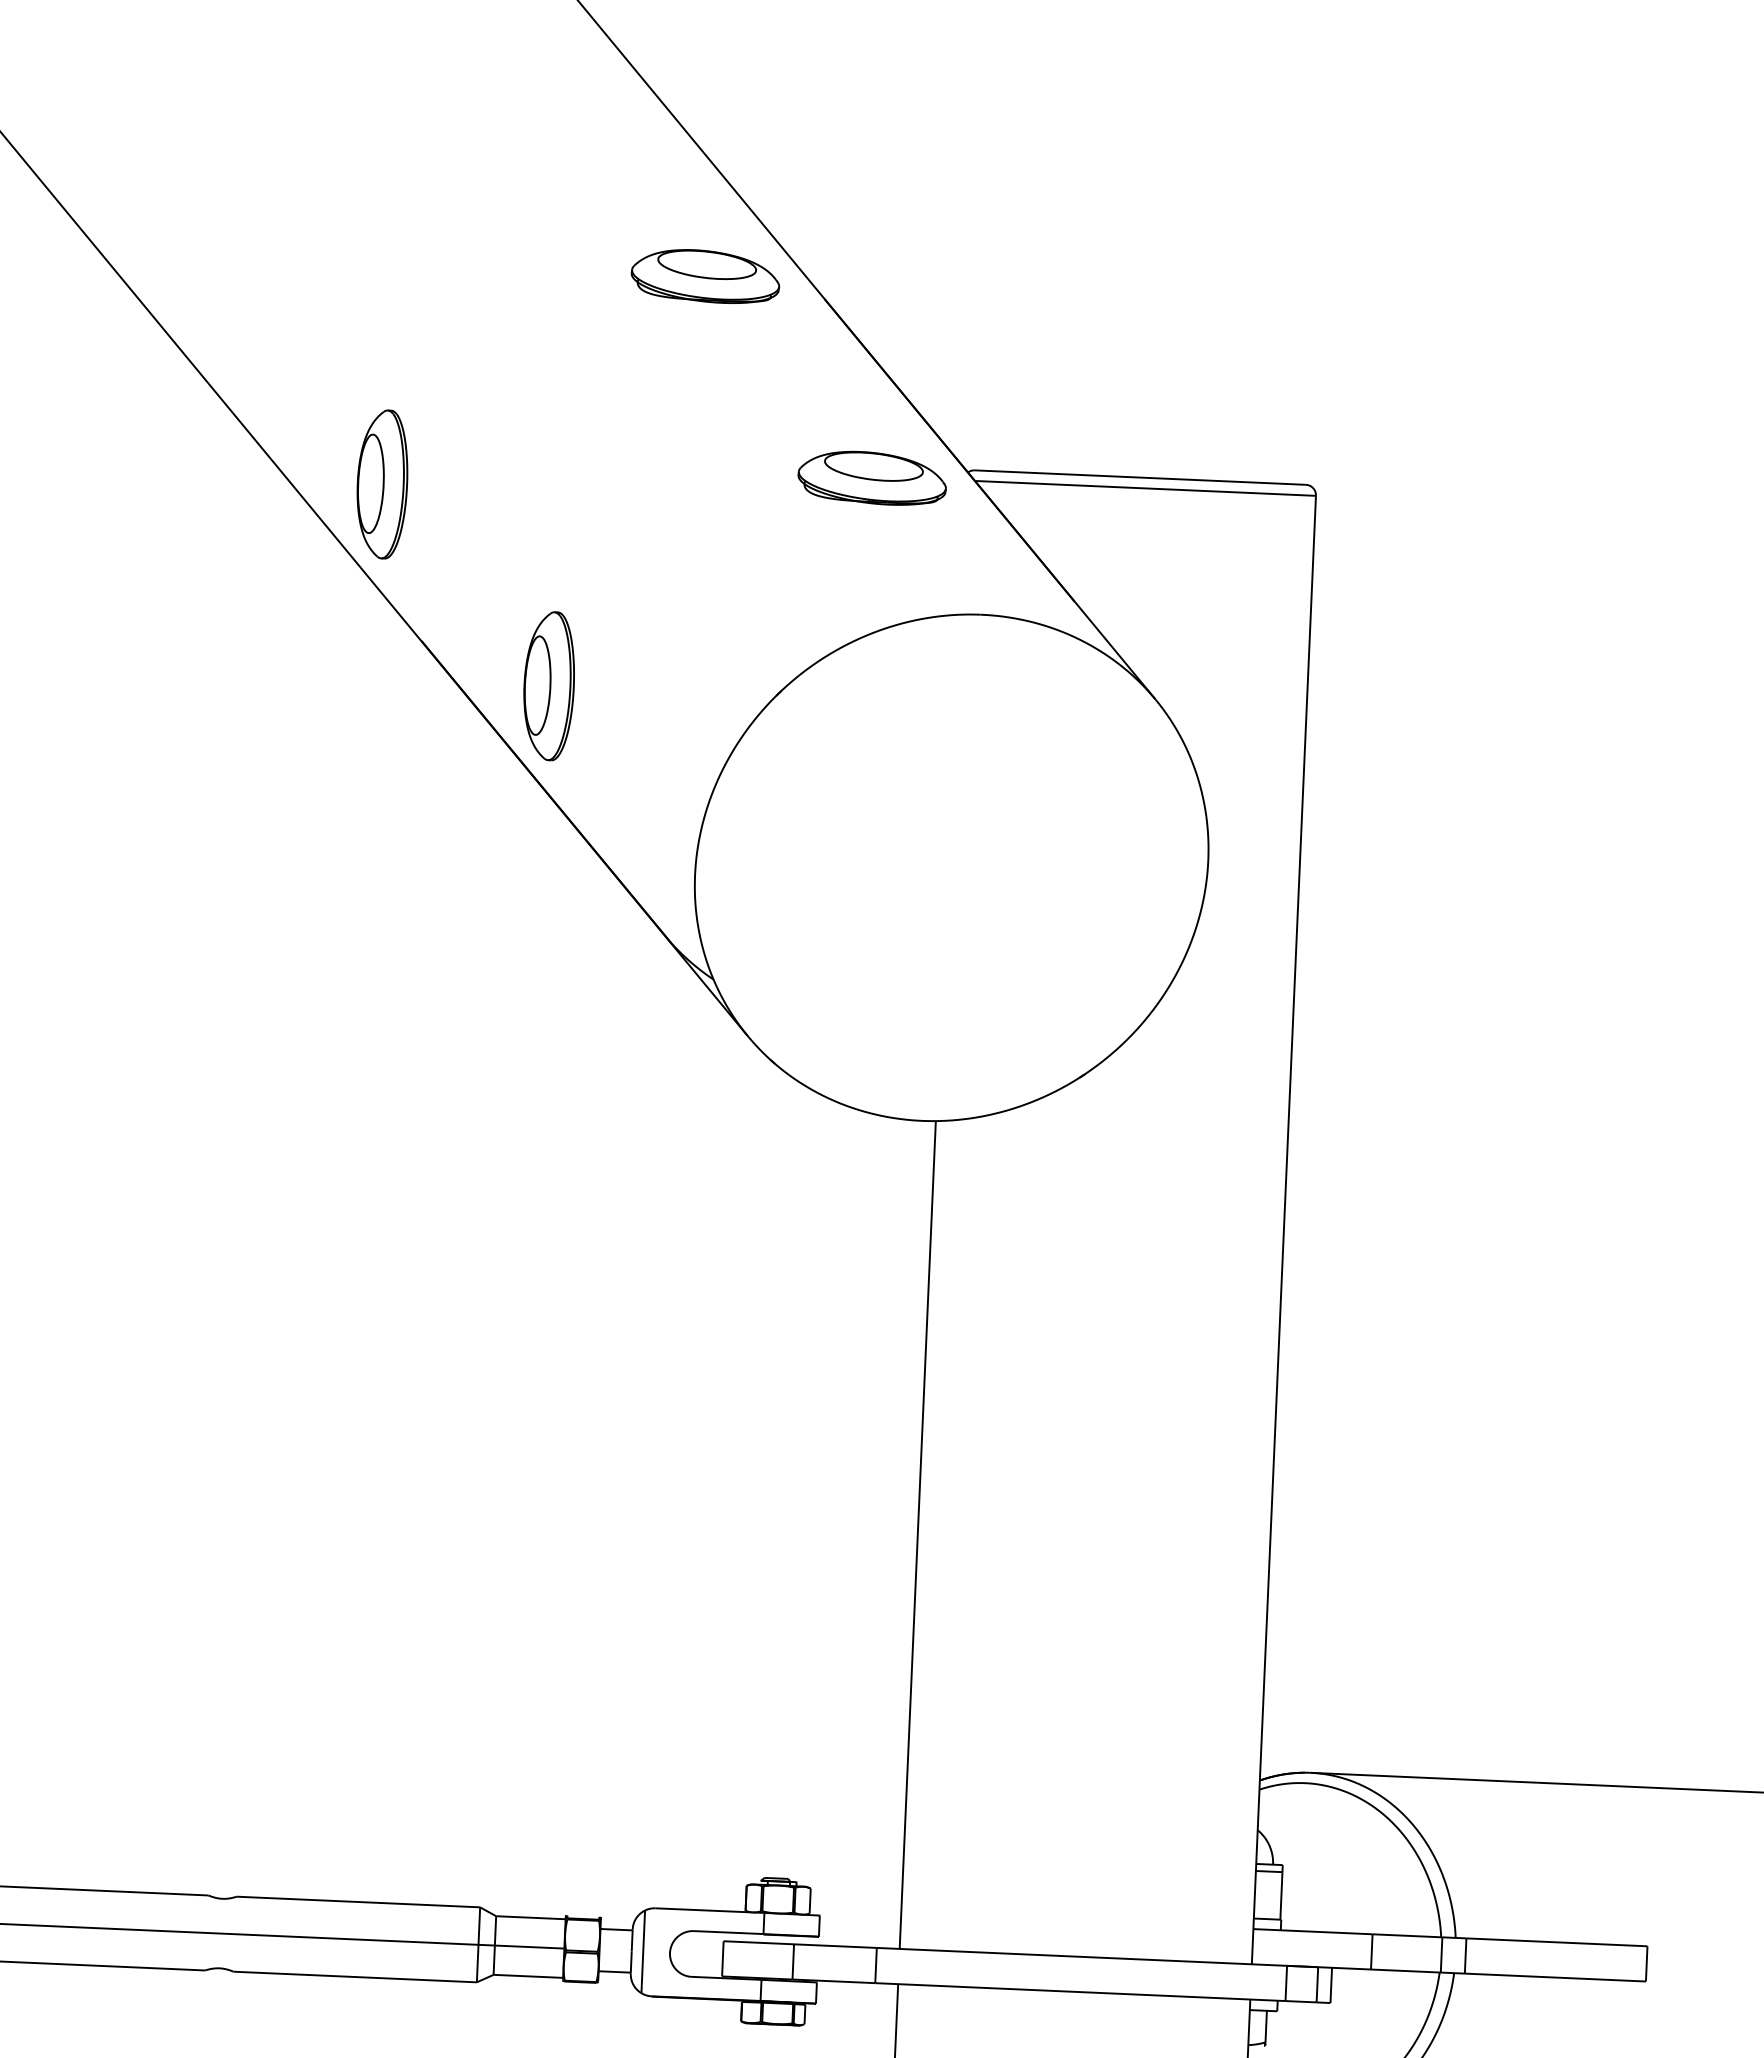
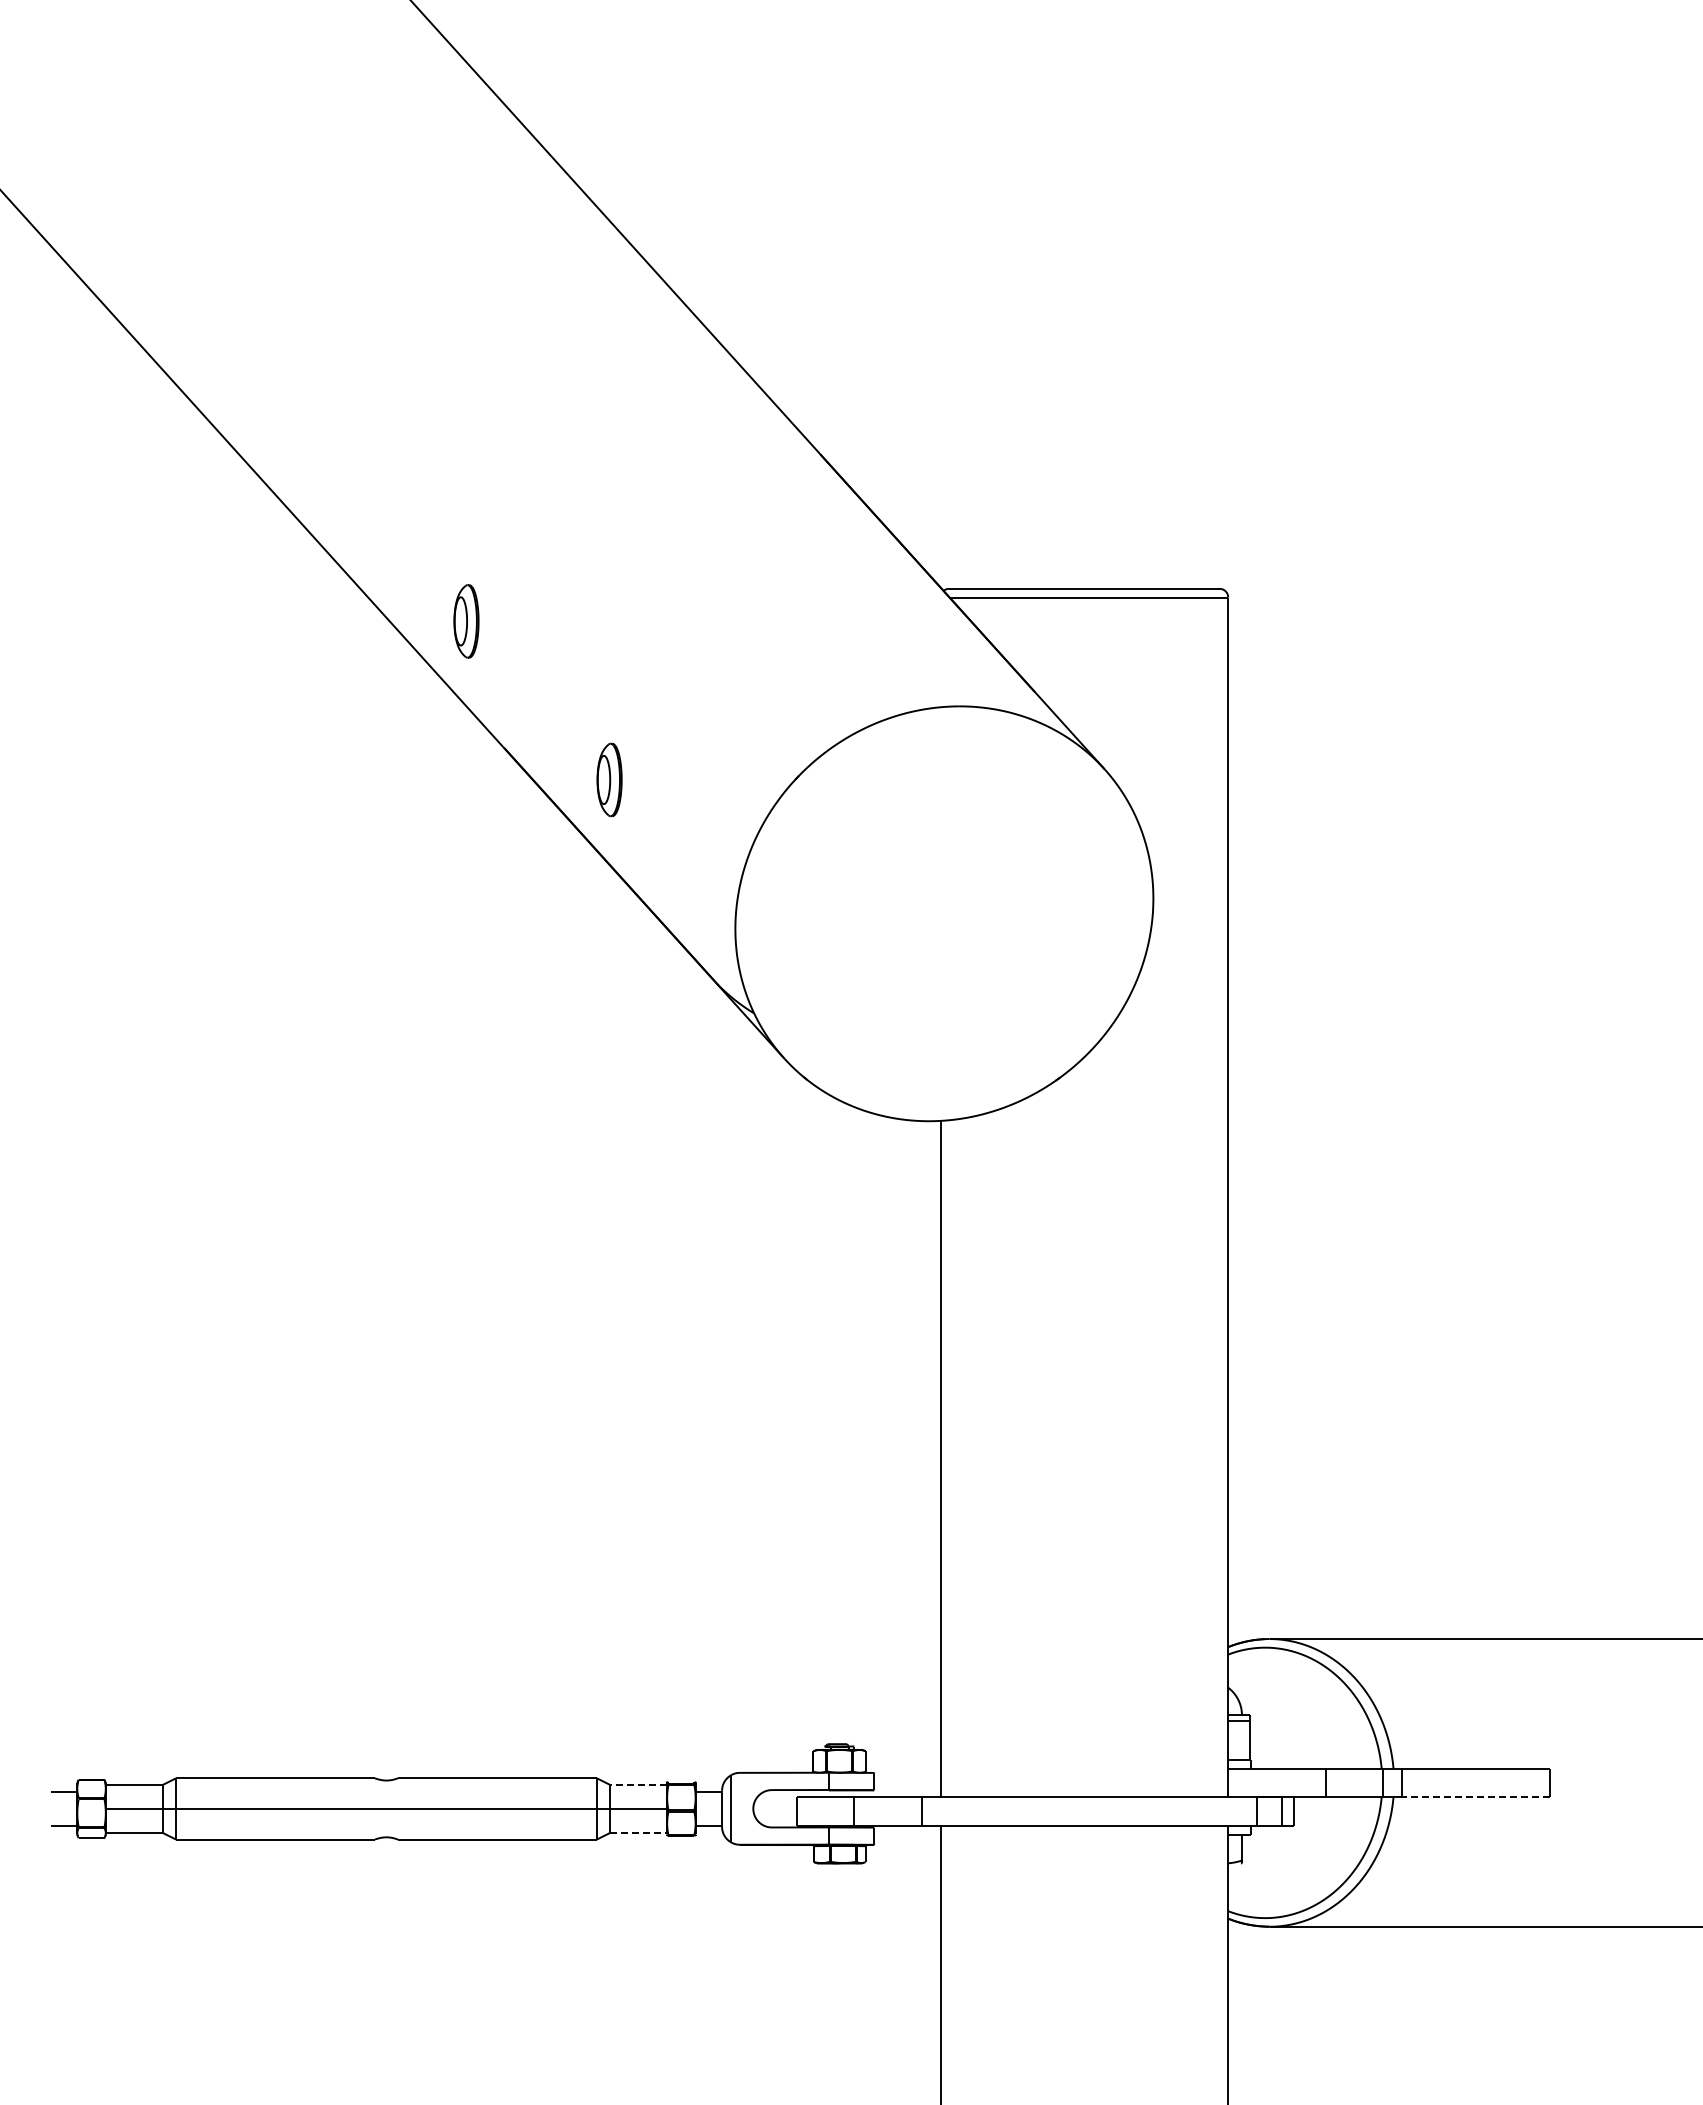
part: (705, 276) -> (722, 440), removed
part: (871, 477) -> (865, 598), removed
part: (382, 484) -> (466, 621), size x0.6
part: (548, 685) -> (609, 779), size x0.6
line: (530, 1917) -> (638, 1784), solid -> dashed
line: (529, 1975) -> (639, 1832), solid -> dashed
line: (1555, 1977) -> (1476, 1797), solid -> dashed

